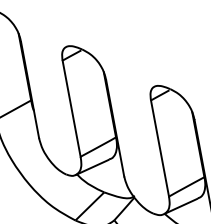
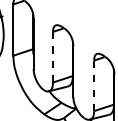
line: (70, 107) -> (52, 56), solid -> dashed
line: (160, 147) -> (94, 85), solid -> dashed

